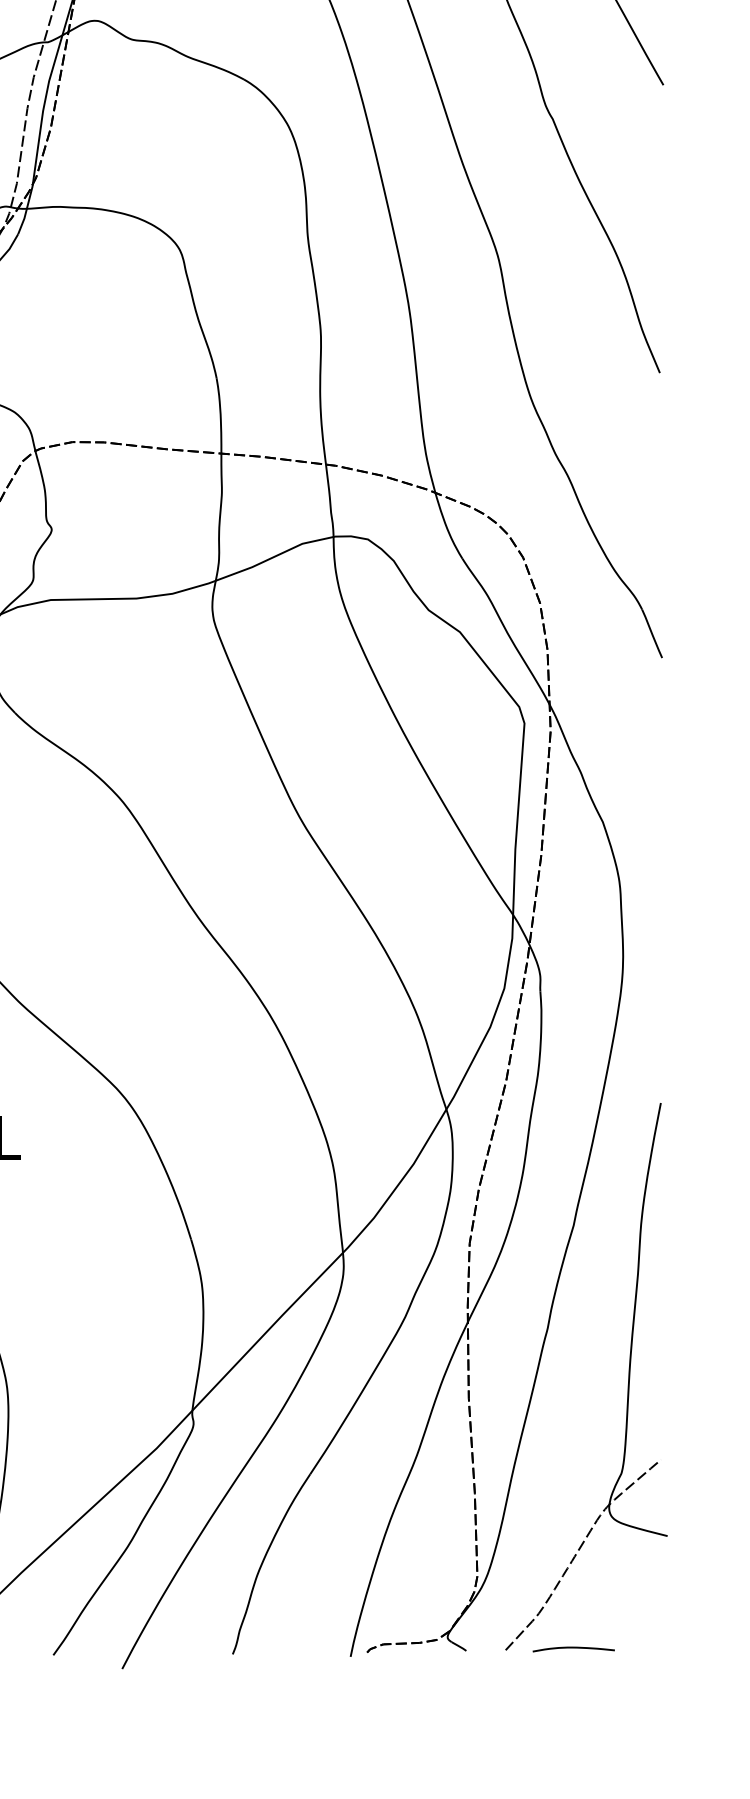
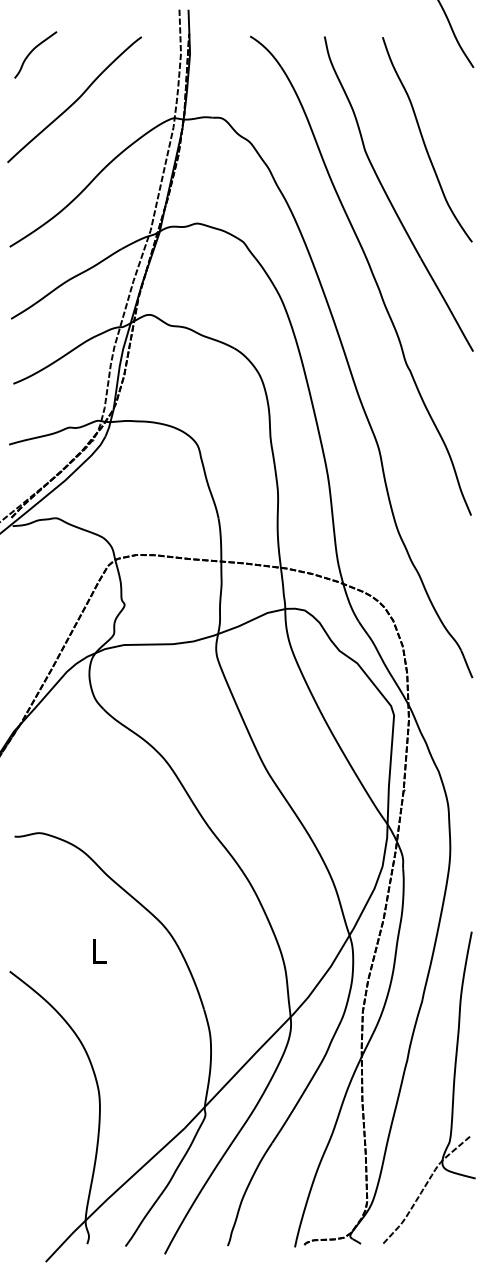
curve: (572, 1648) -> (421, 1242), removed

